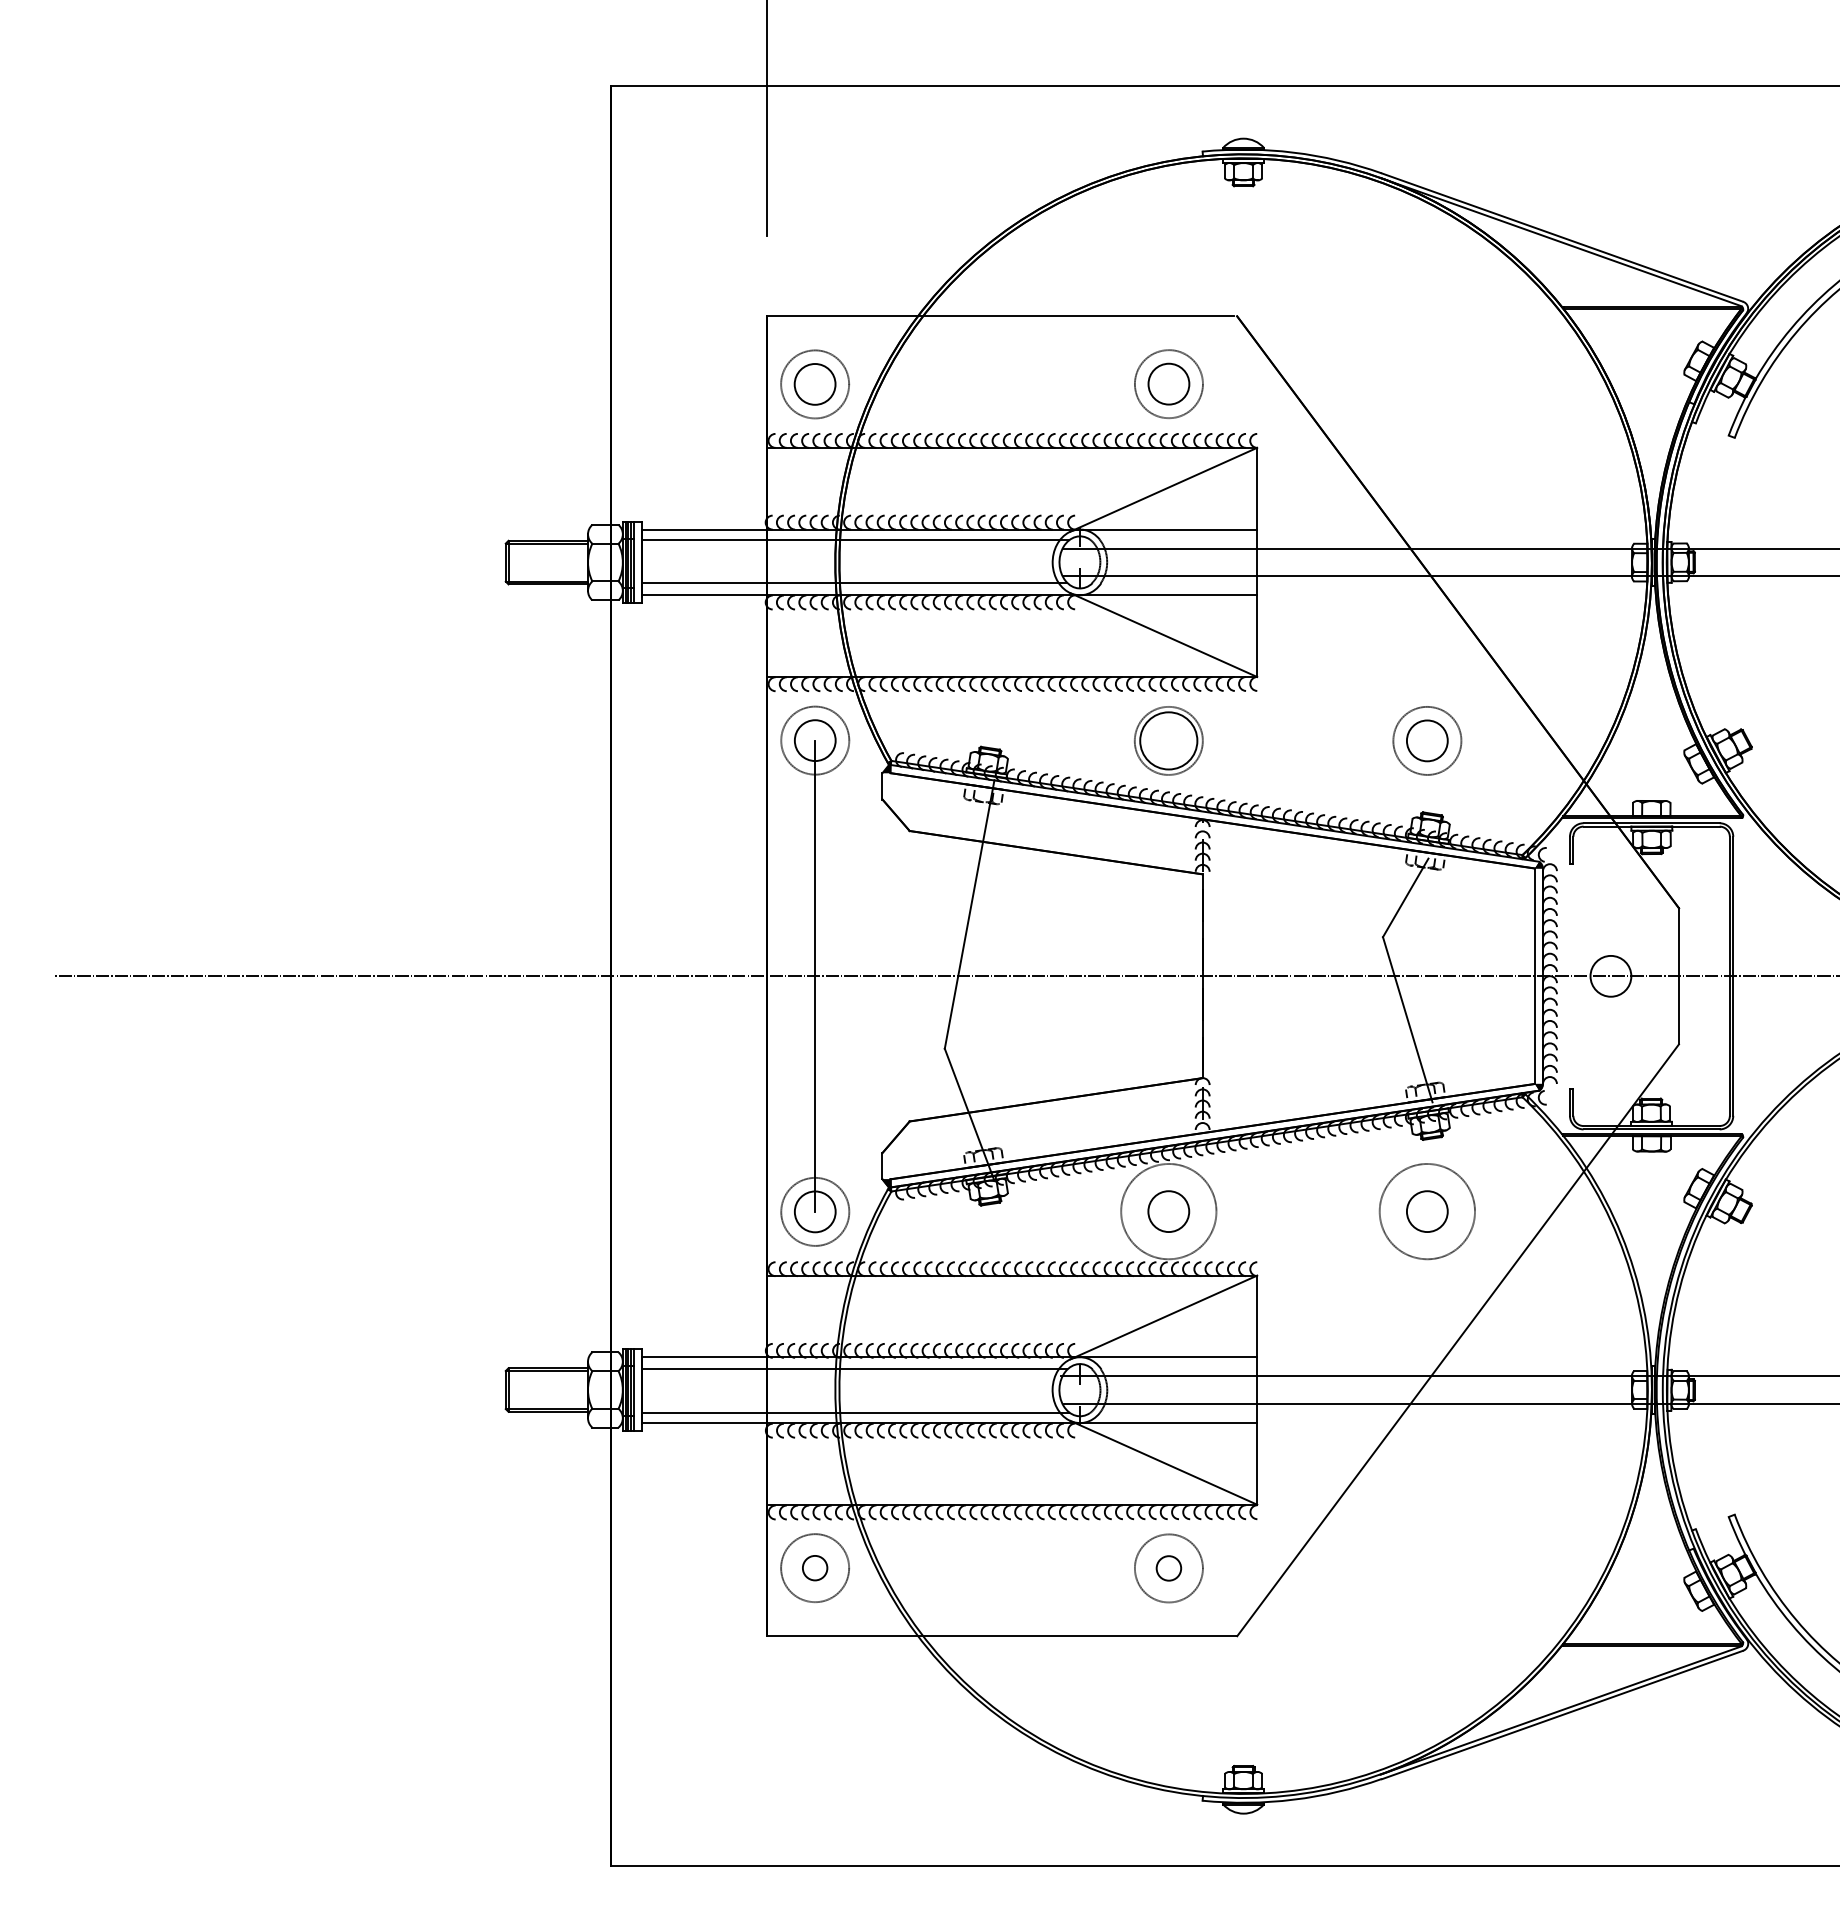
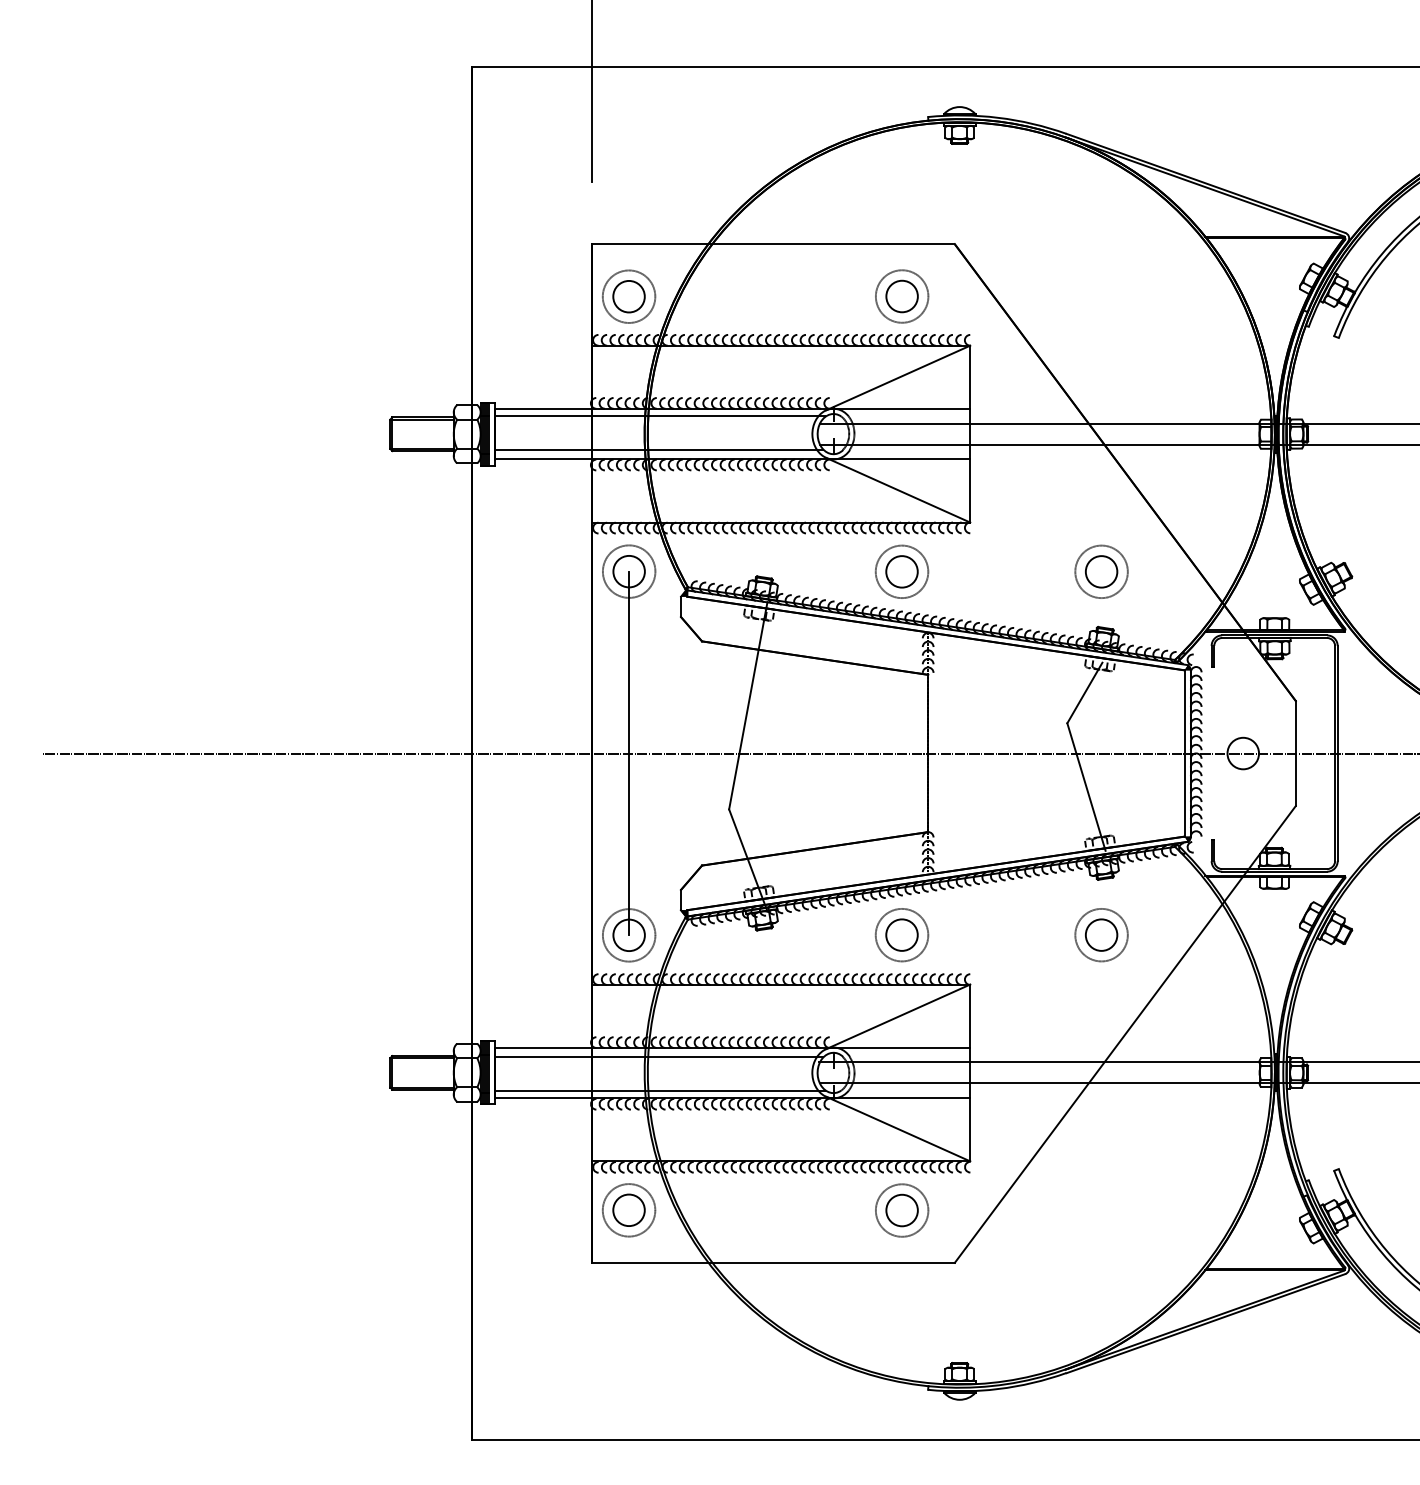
circle: (1168, 740) -> (901, 571), size x0.71
circle: (1168, 1211) -> (901, 935), size x0.71
circle: (1427, 1211) -> (1101, 935), size x0.71
circle: (814, 1567) -> (628, 1209), size x1.67
circle: (1168, 1568) -> (901, 1210), size x1.67

